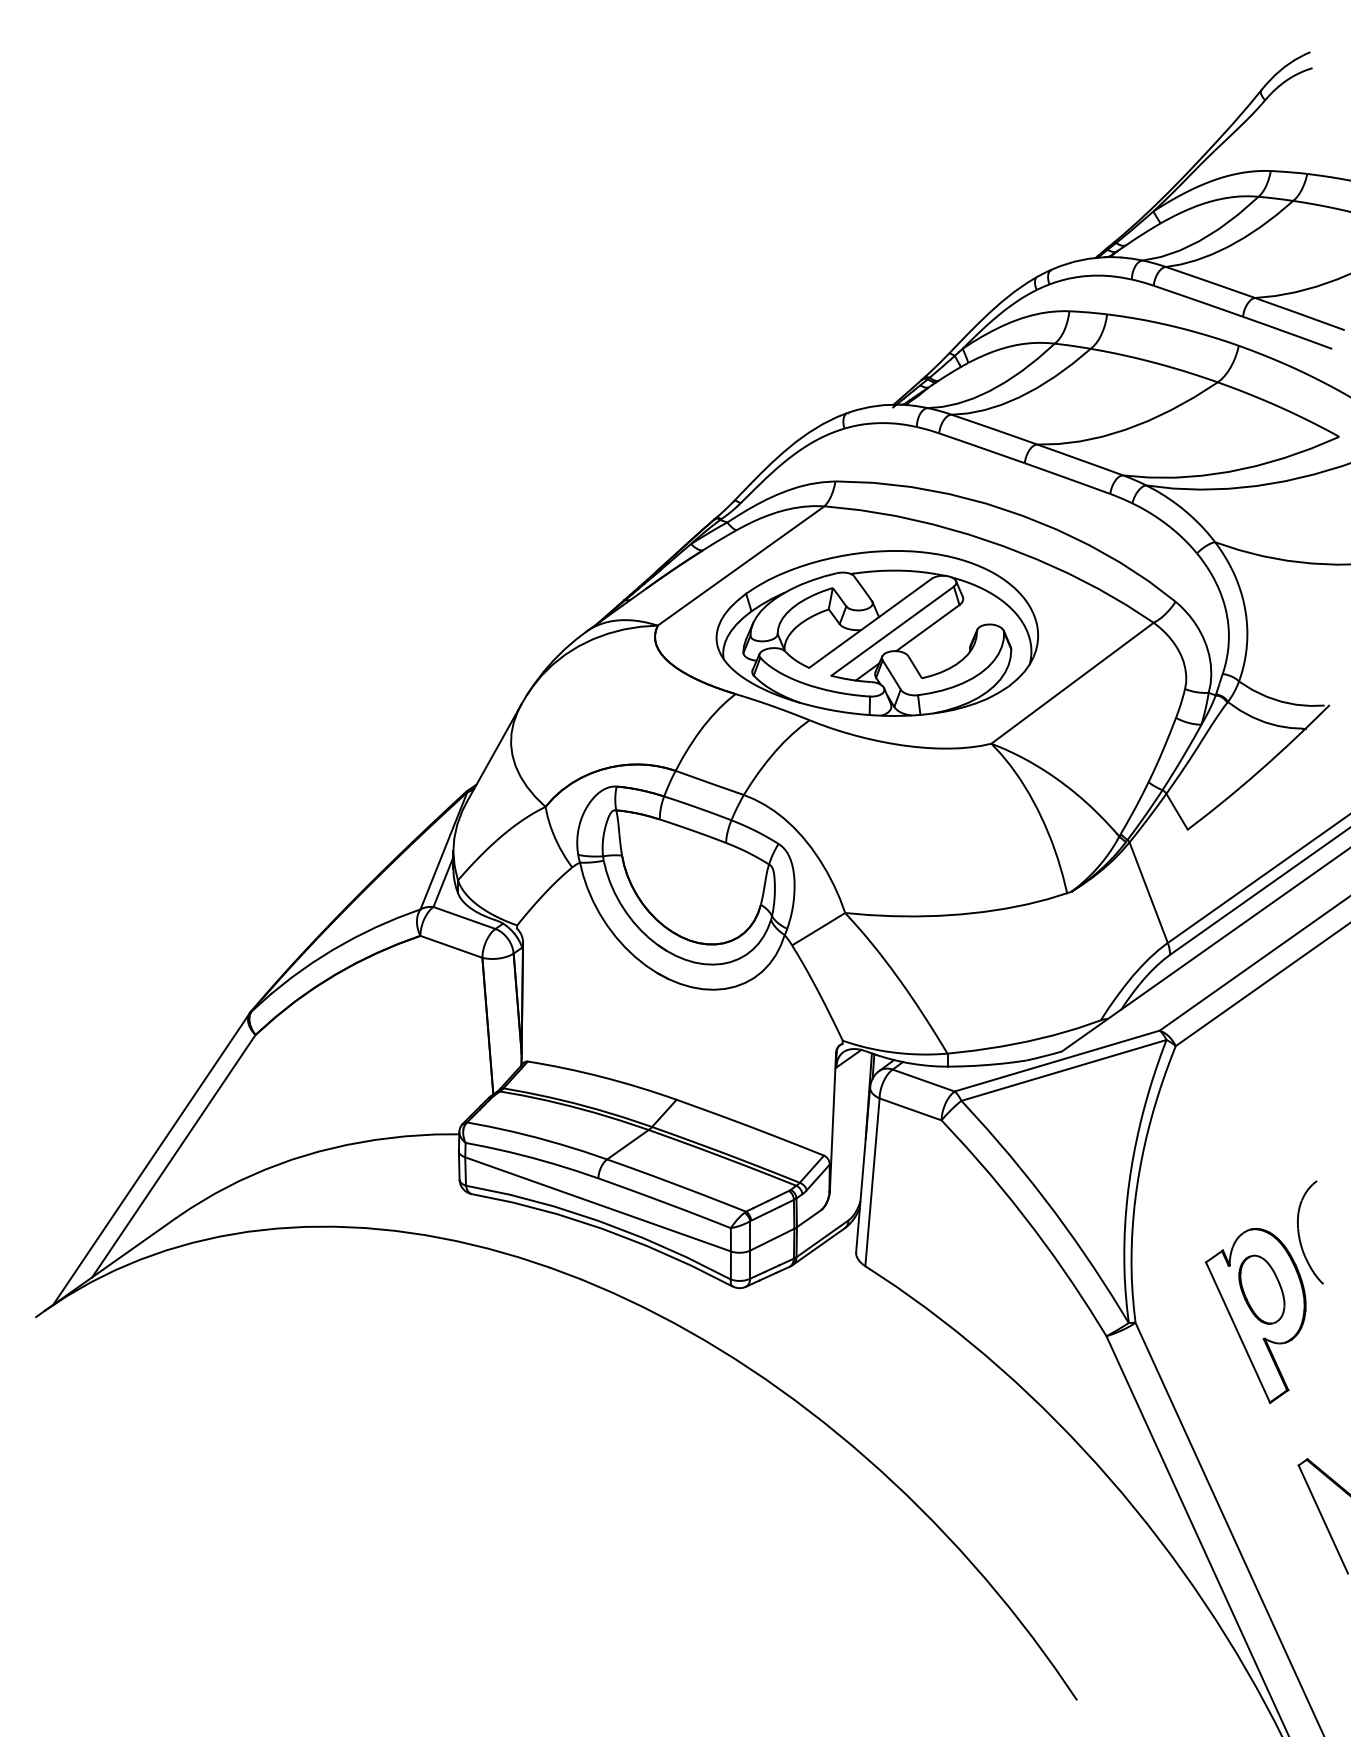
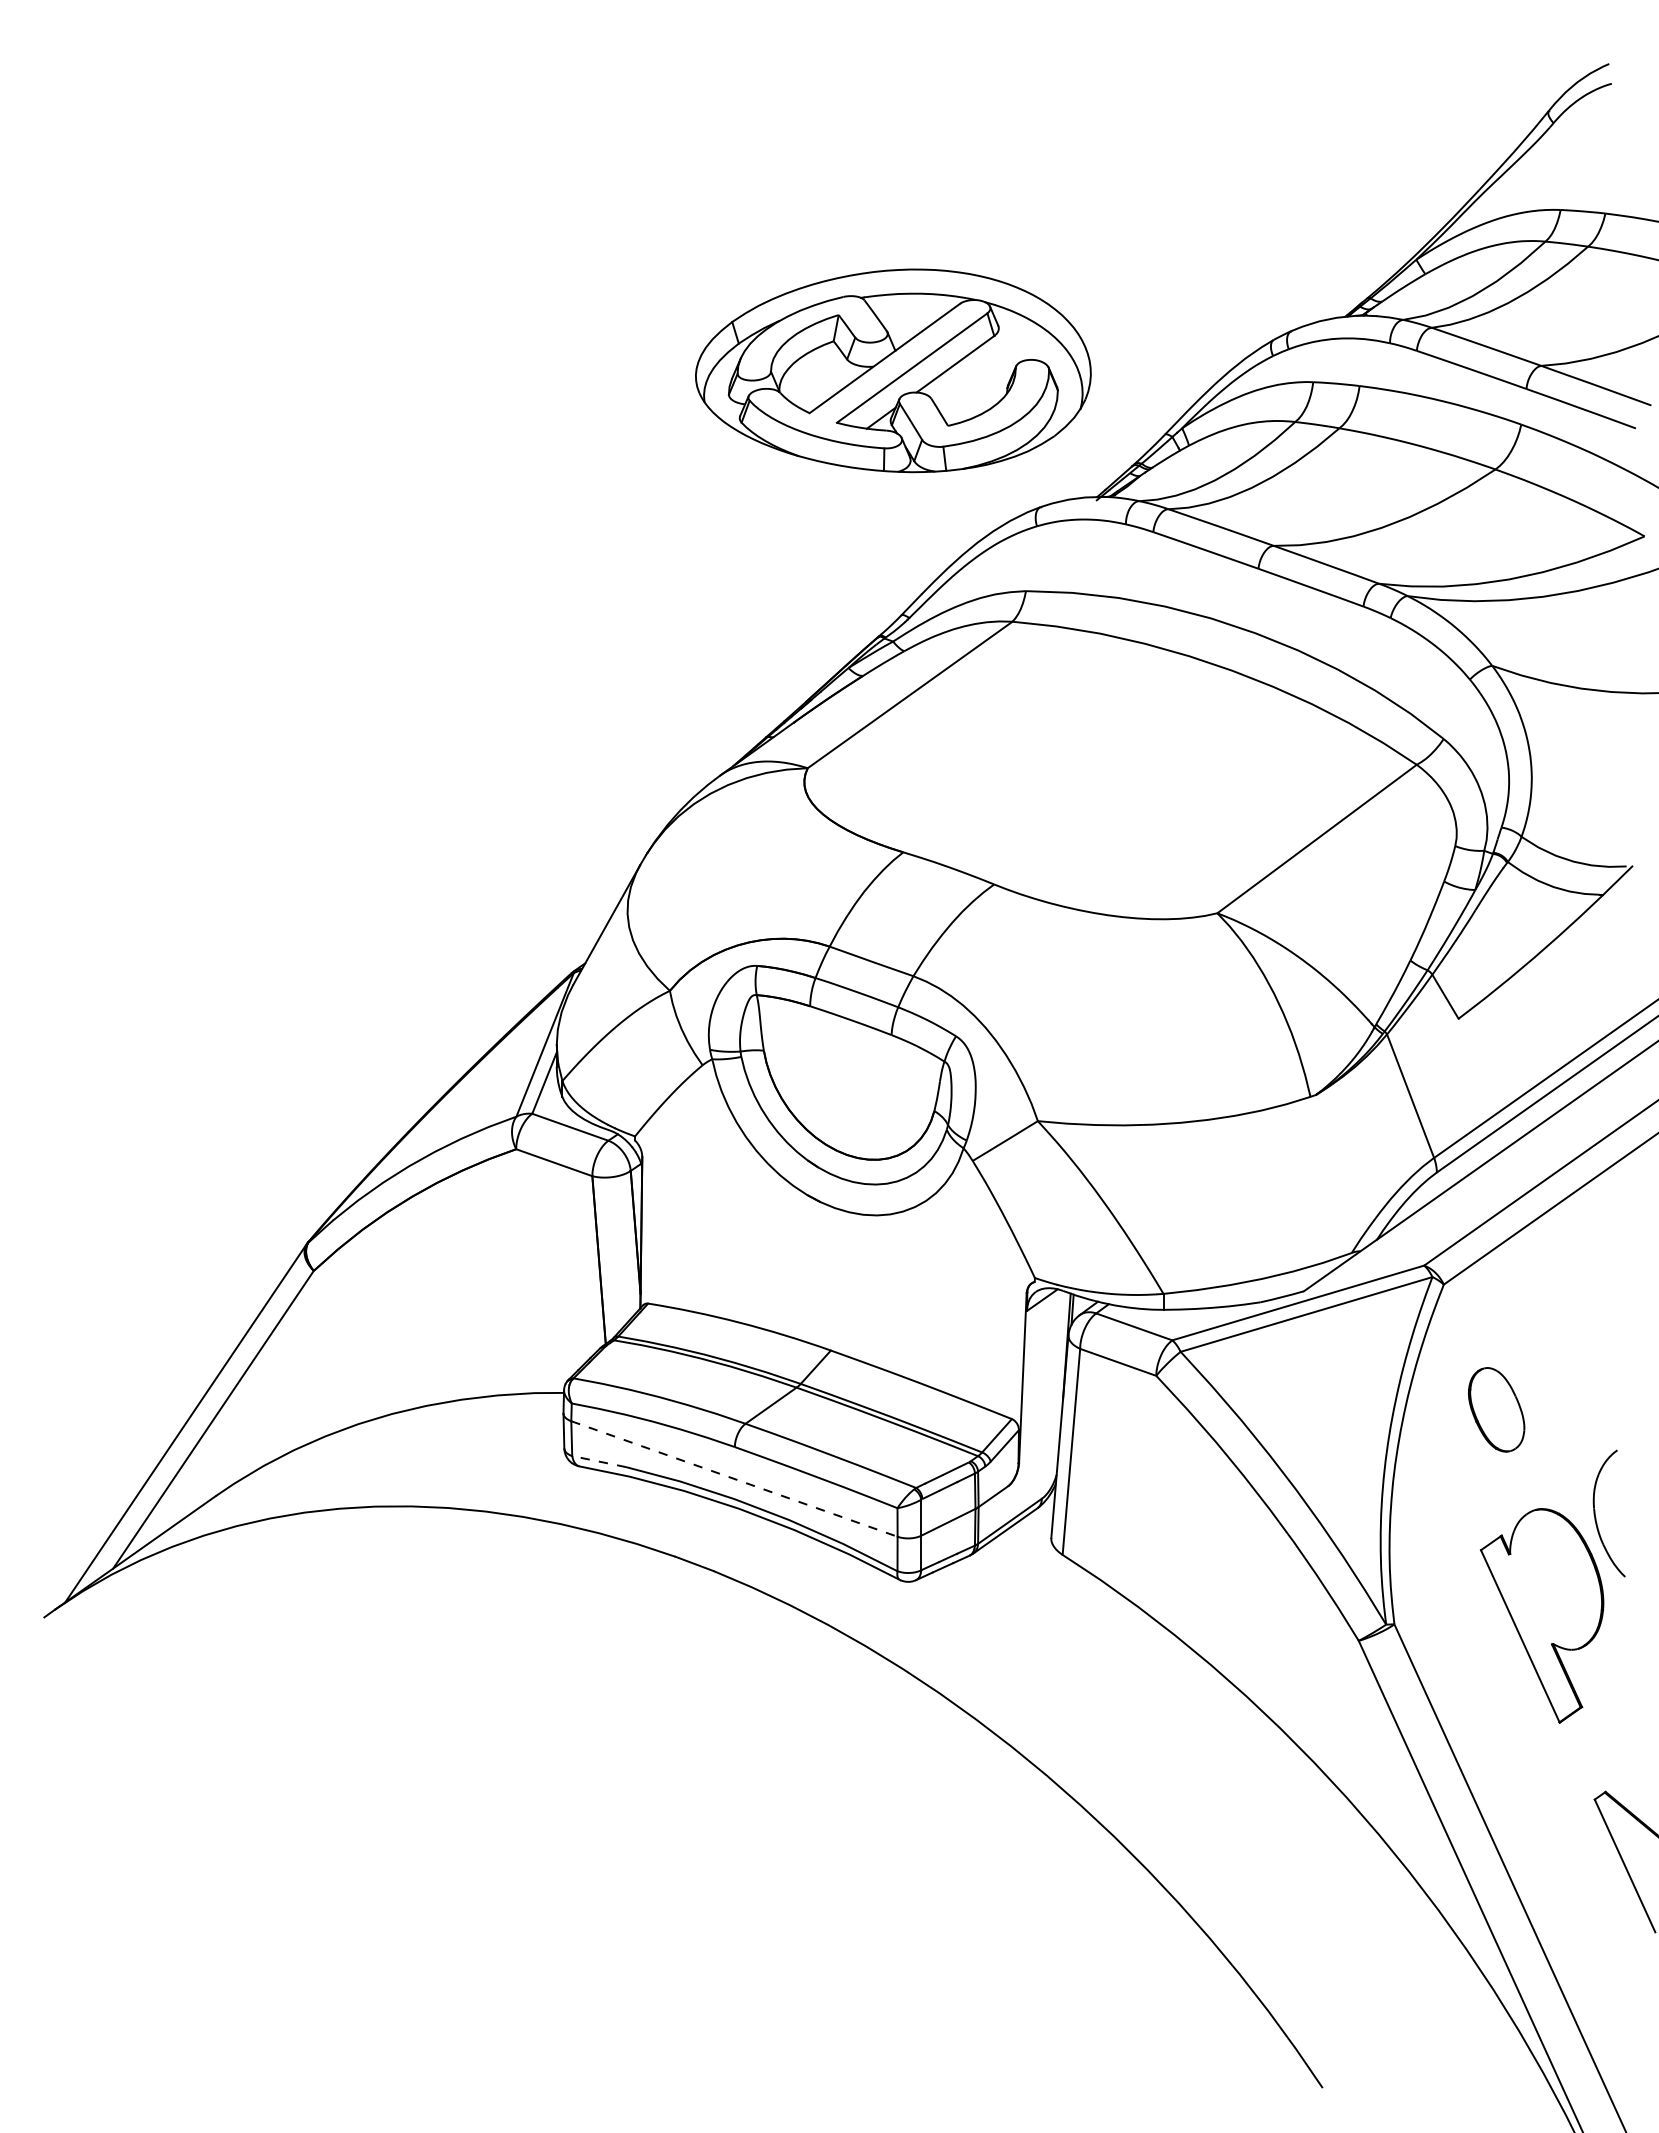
part: (877, 633) -> (893, 370), moved
line: (487, 1190) -> (598, 1461), solid -> dashed
line: (598, 1204) -> (734, 1479), solid -> dashed
part: (1261, 1289) -> (1496, 1409), moved

